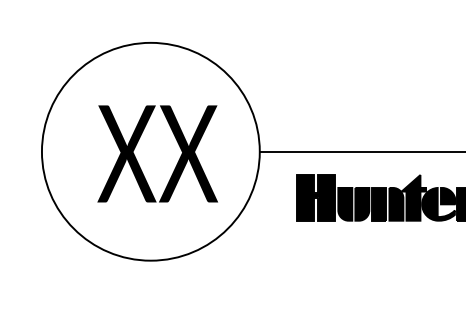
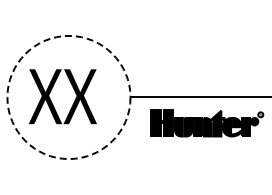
circle: (150, 151) -> (68, 97), solid -> dashed
text: (157, 153) -> (62, 96), moved

